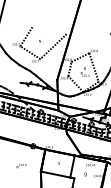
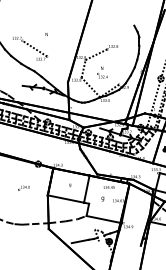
line: (26, 36) -> (29, 28), removed
line: (53, 46) -> (63, 40), removed
line: (94, 67) -> (113, 66), removed

